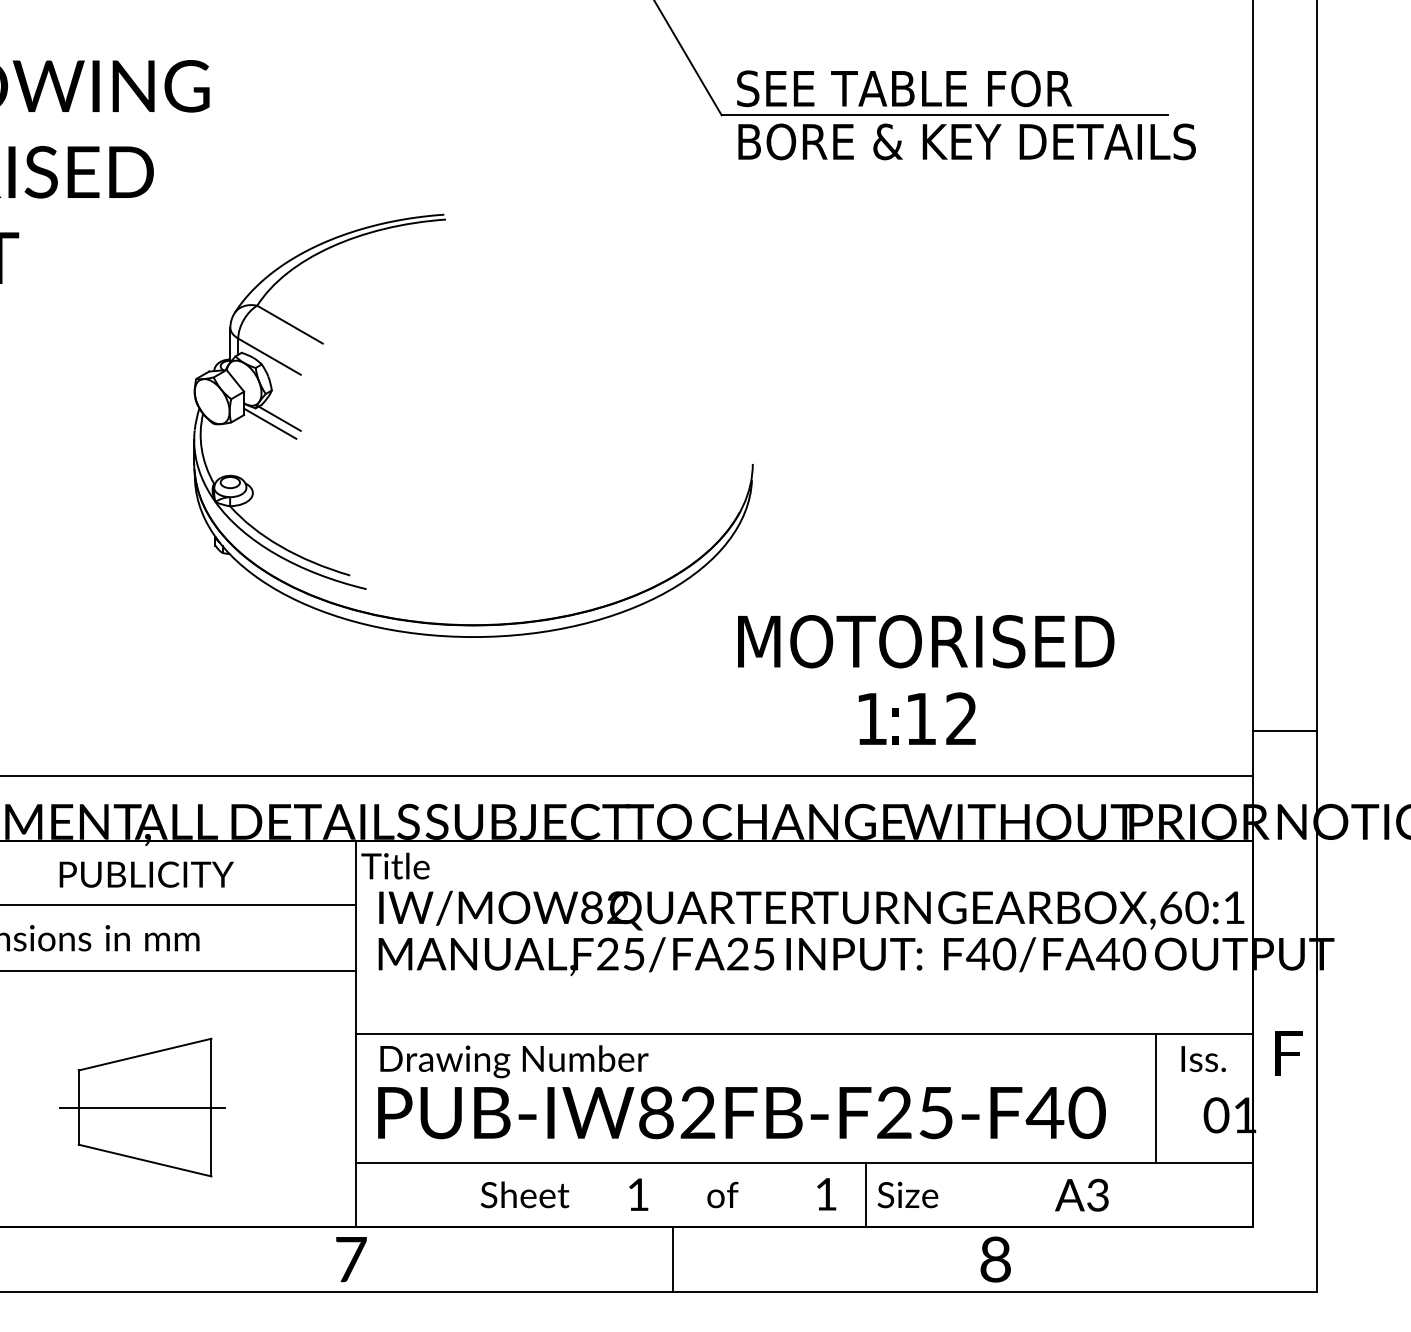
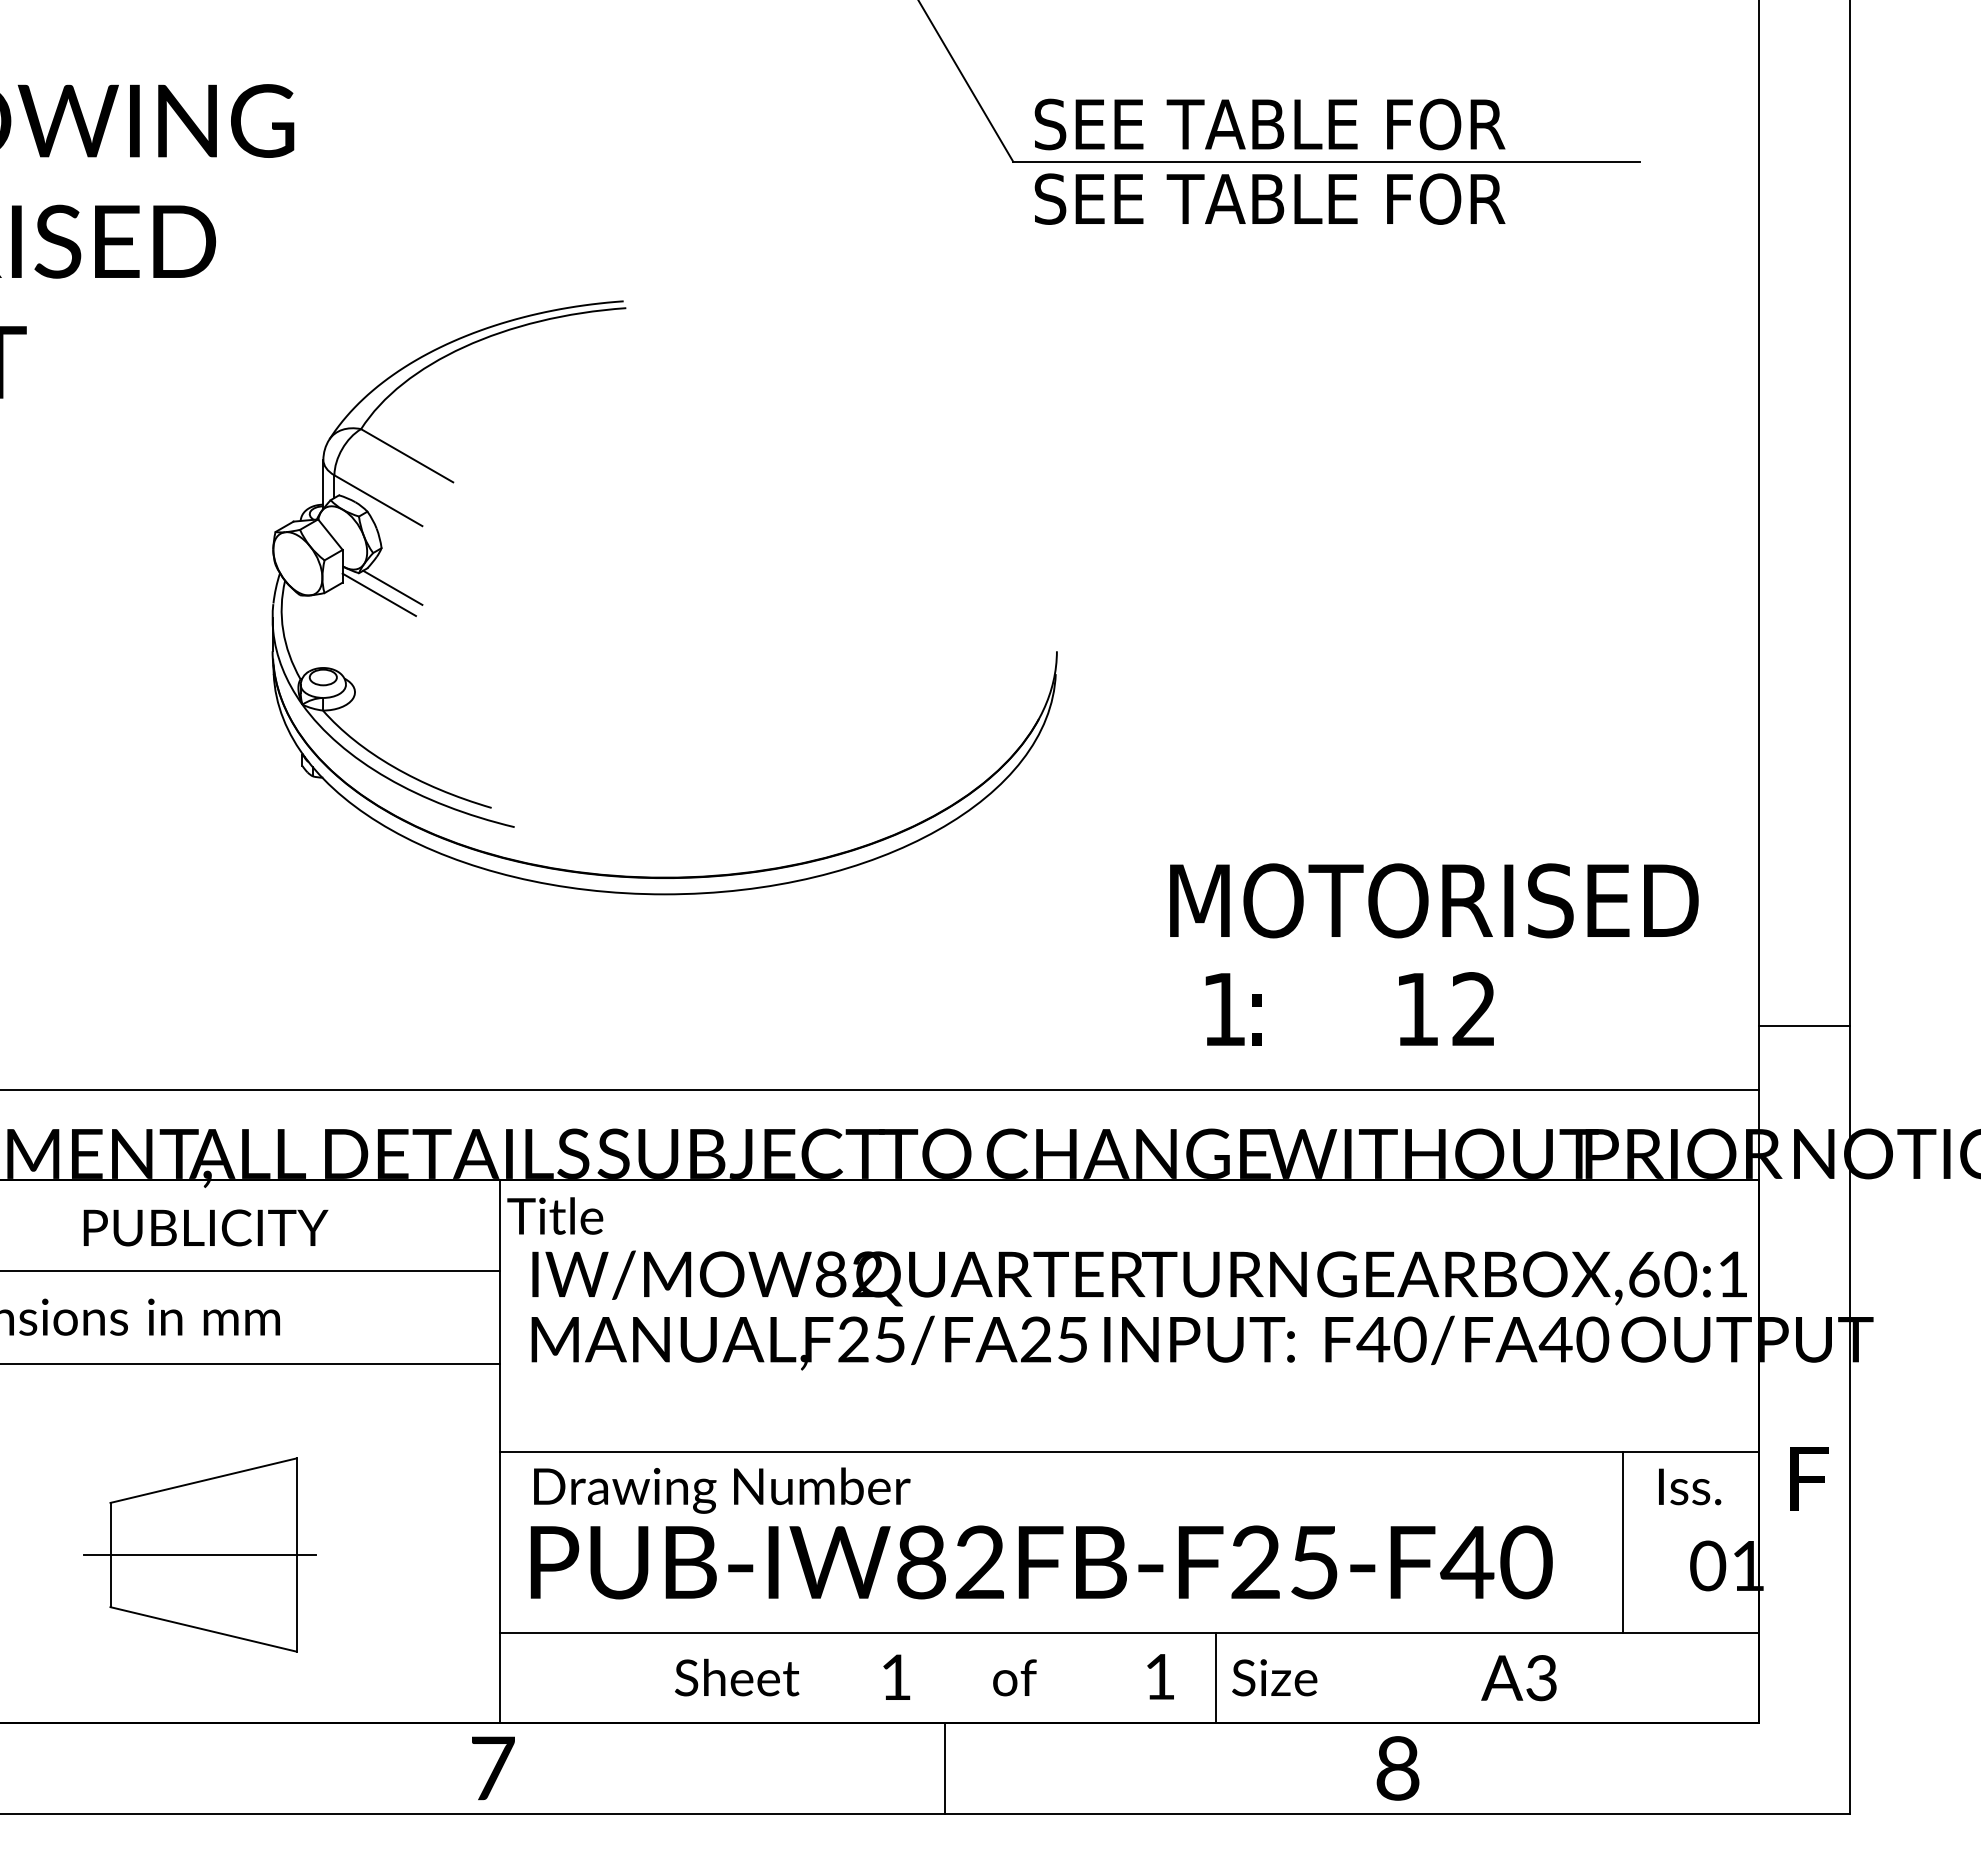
text: (966, 141) -> (1356, 198), BORE & KEY DETAILS -> SEE TABLE FOR
text: (926, 641) -> (1434, 900), moved
text: (941, 718) -> (1446, 1008), moved

